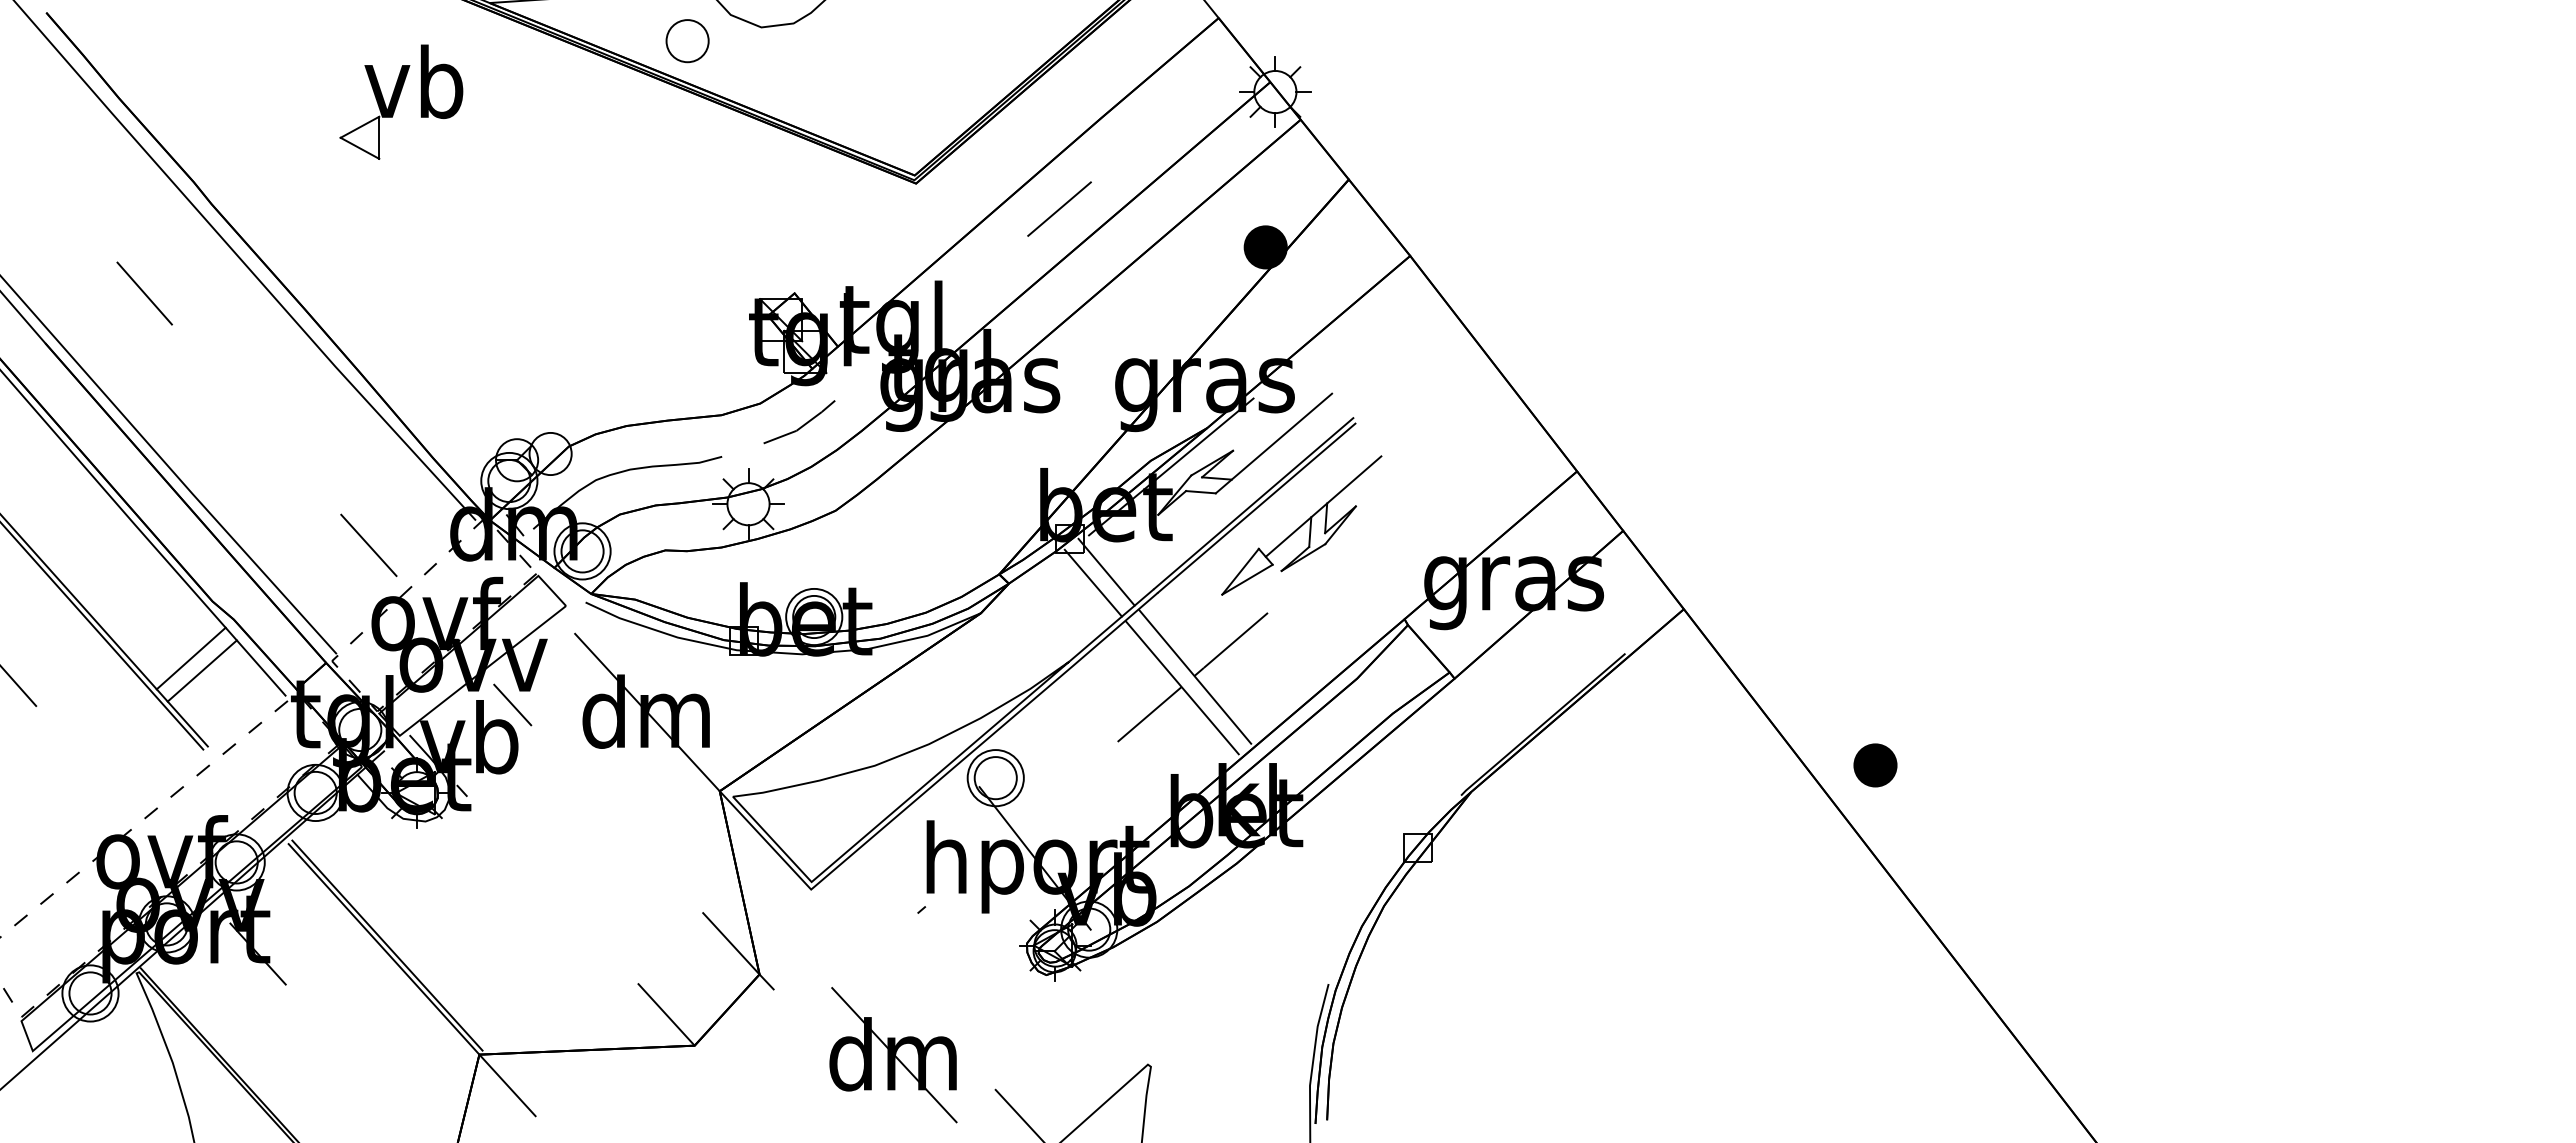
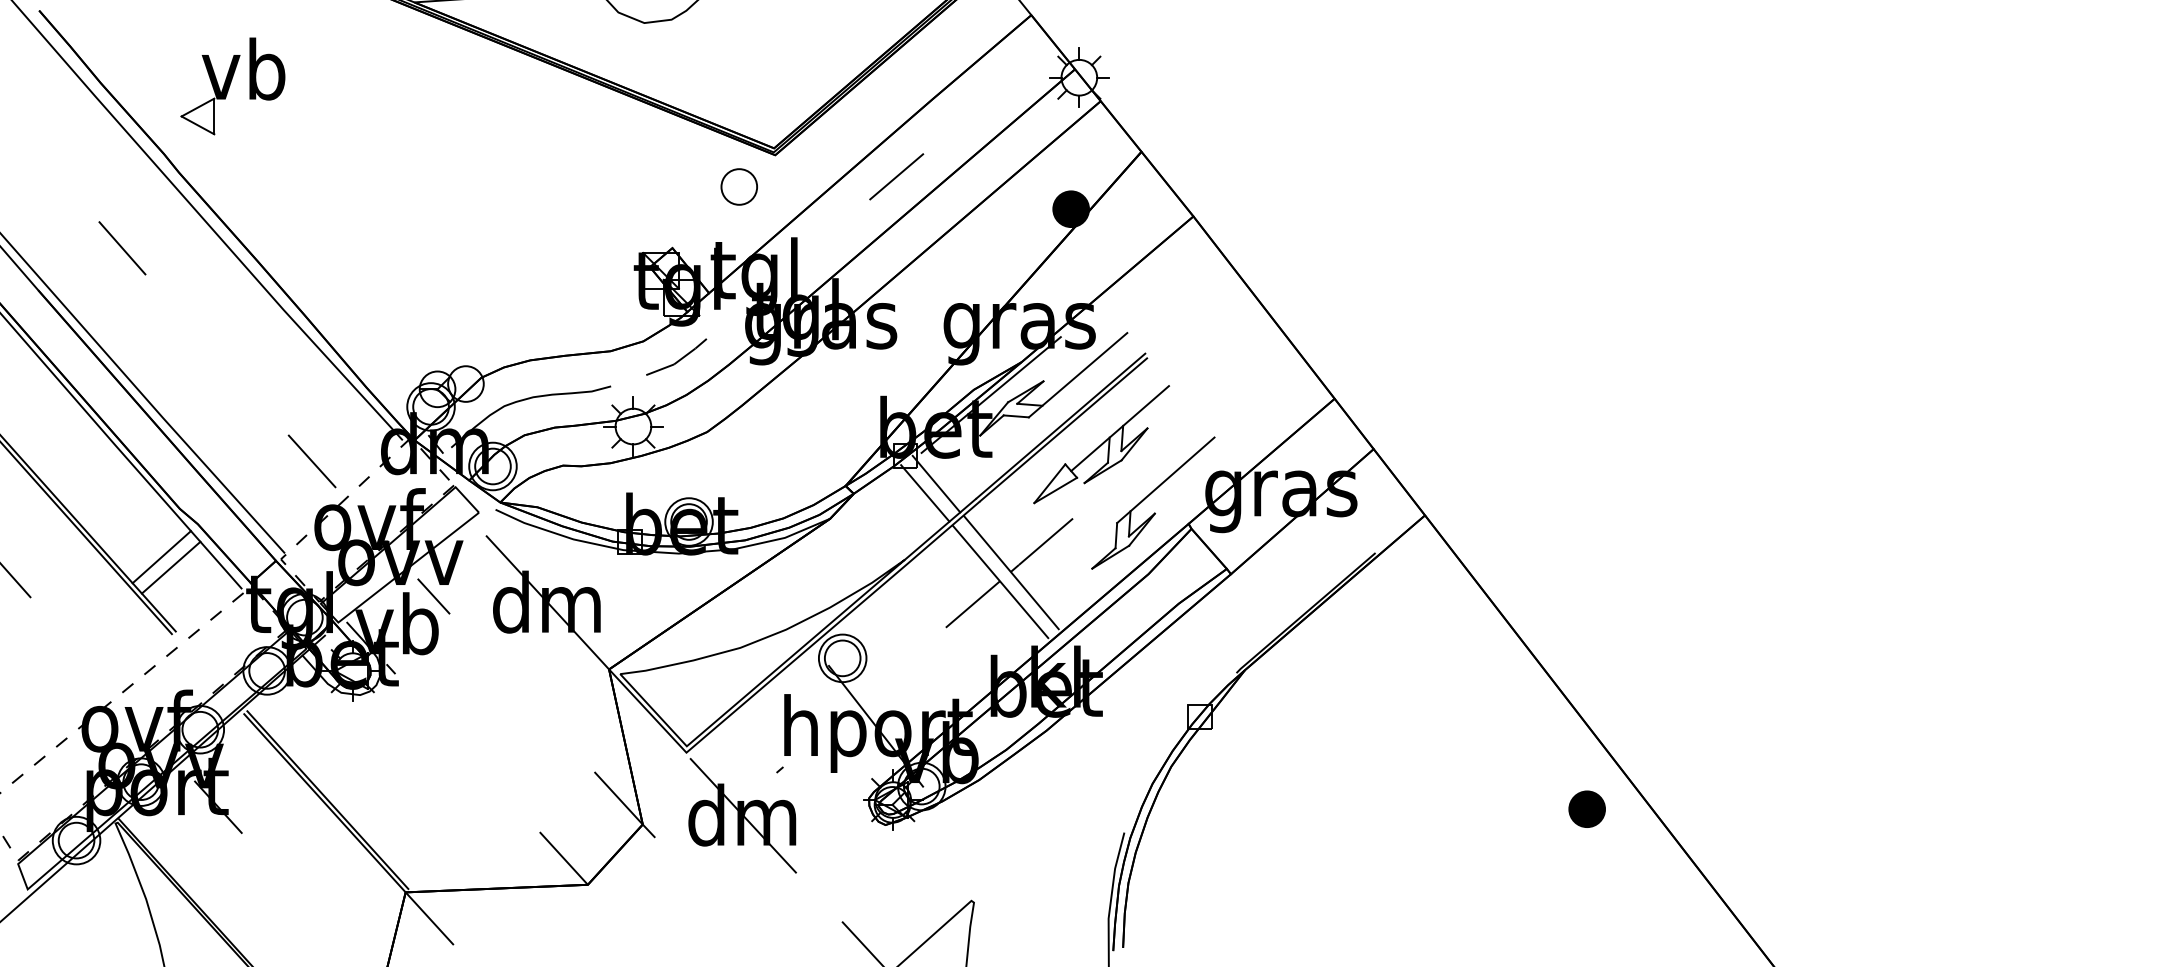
part: (687, 41) -> (739, 187), moved
part: (401, 101) -> (233, 85), moved
part: (1356, 587) -> (1147, 497), added
part: (1875, 765) -> (1587, 809), moved
part: (893, 1055) -> (742, 816), moved

